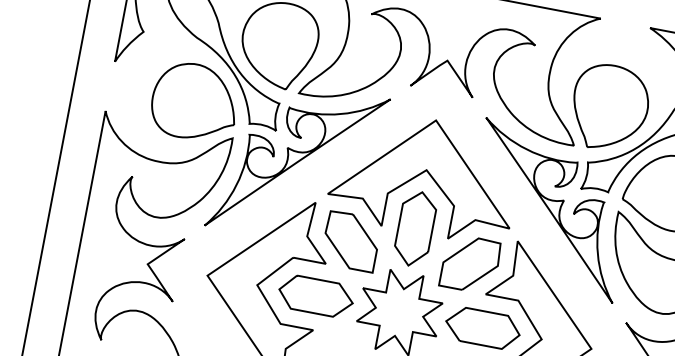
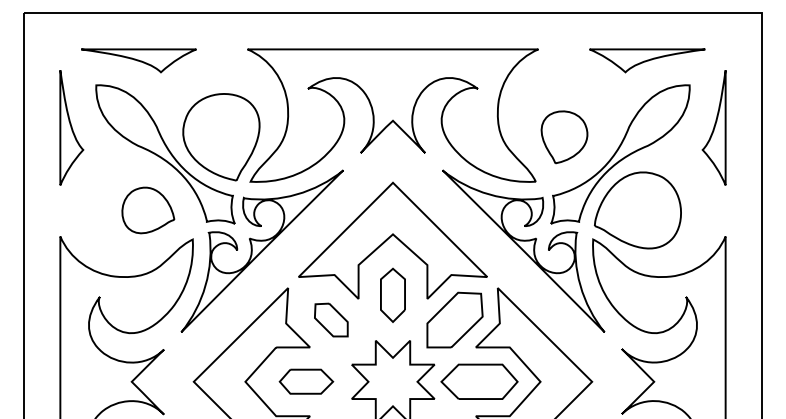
part: (195, 102) -> (148, 210), size x0.6
part: (609, 108) -> (564, 137), size x0.6
part: (414, 228) -> (392, 295), size x0.7
part: (351, 240) -> (331, 319), size x0.6
part: (316, 296) -> (306, 381), size x0.7

